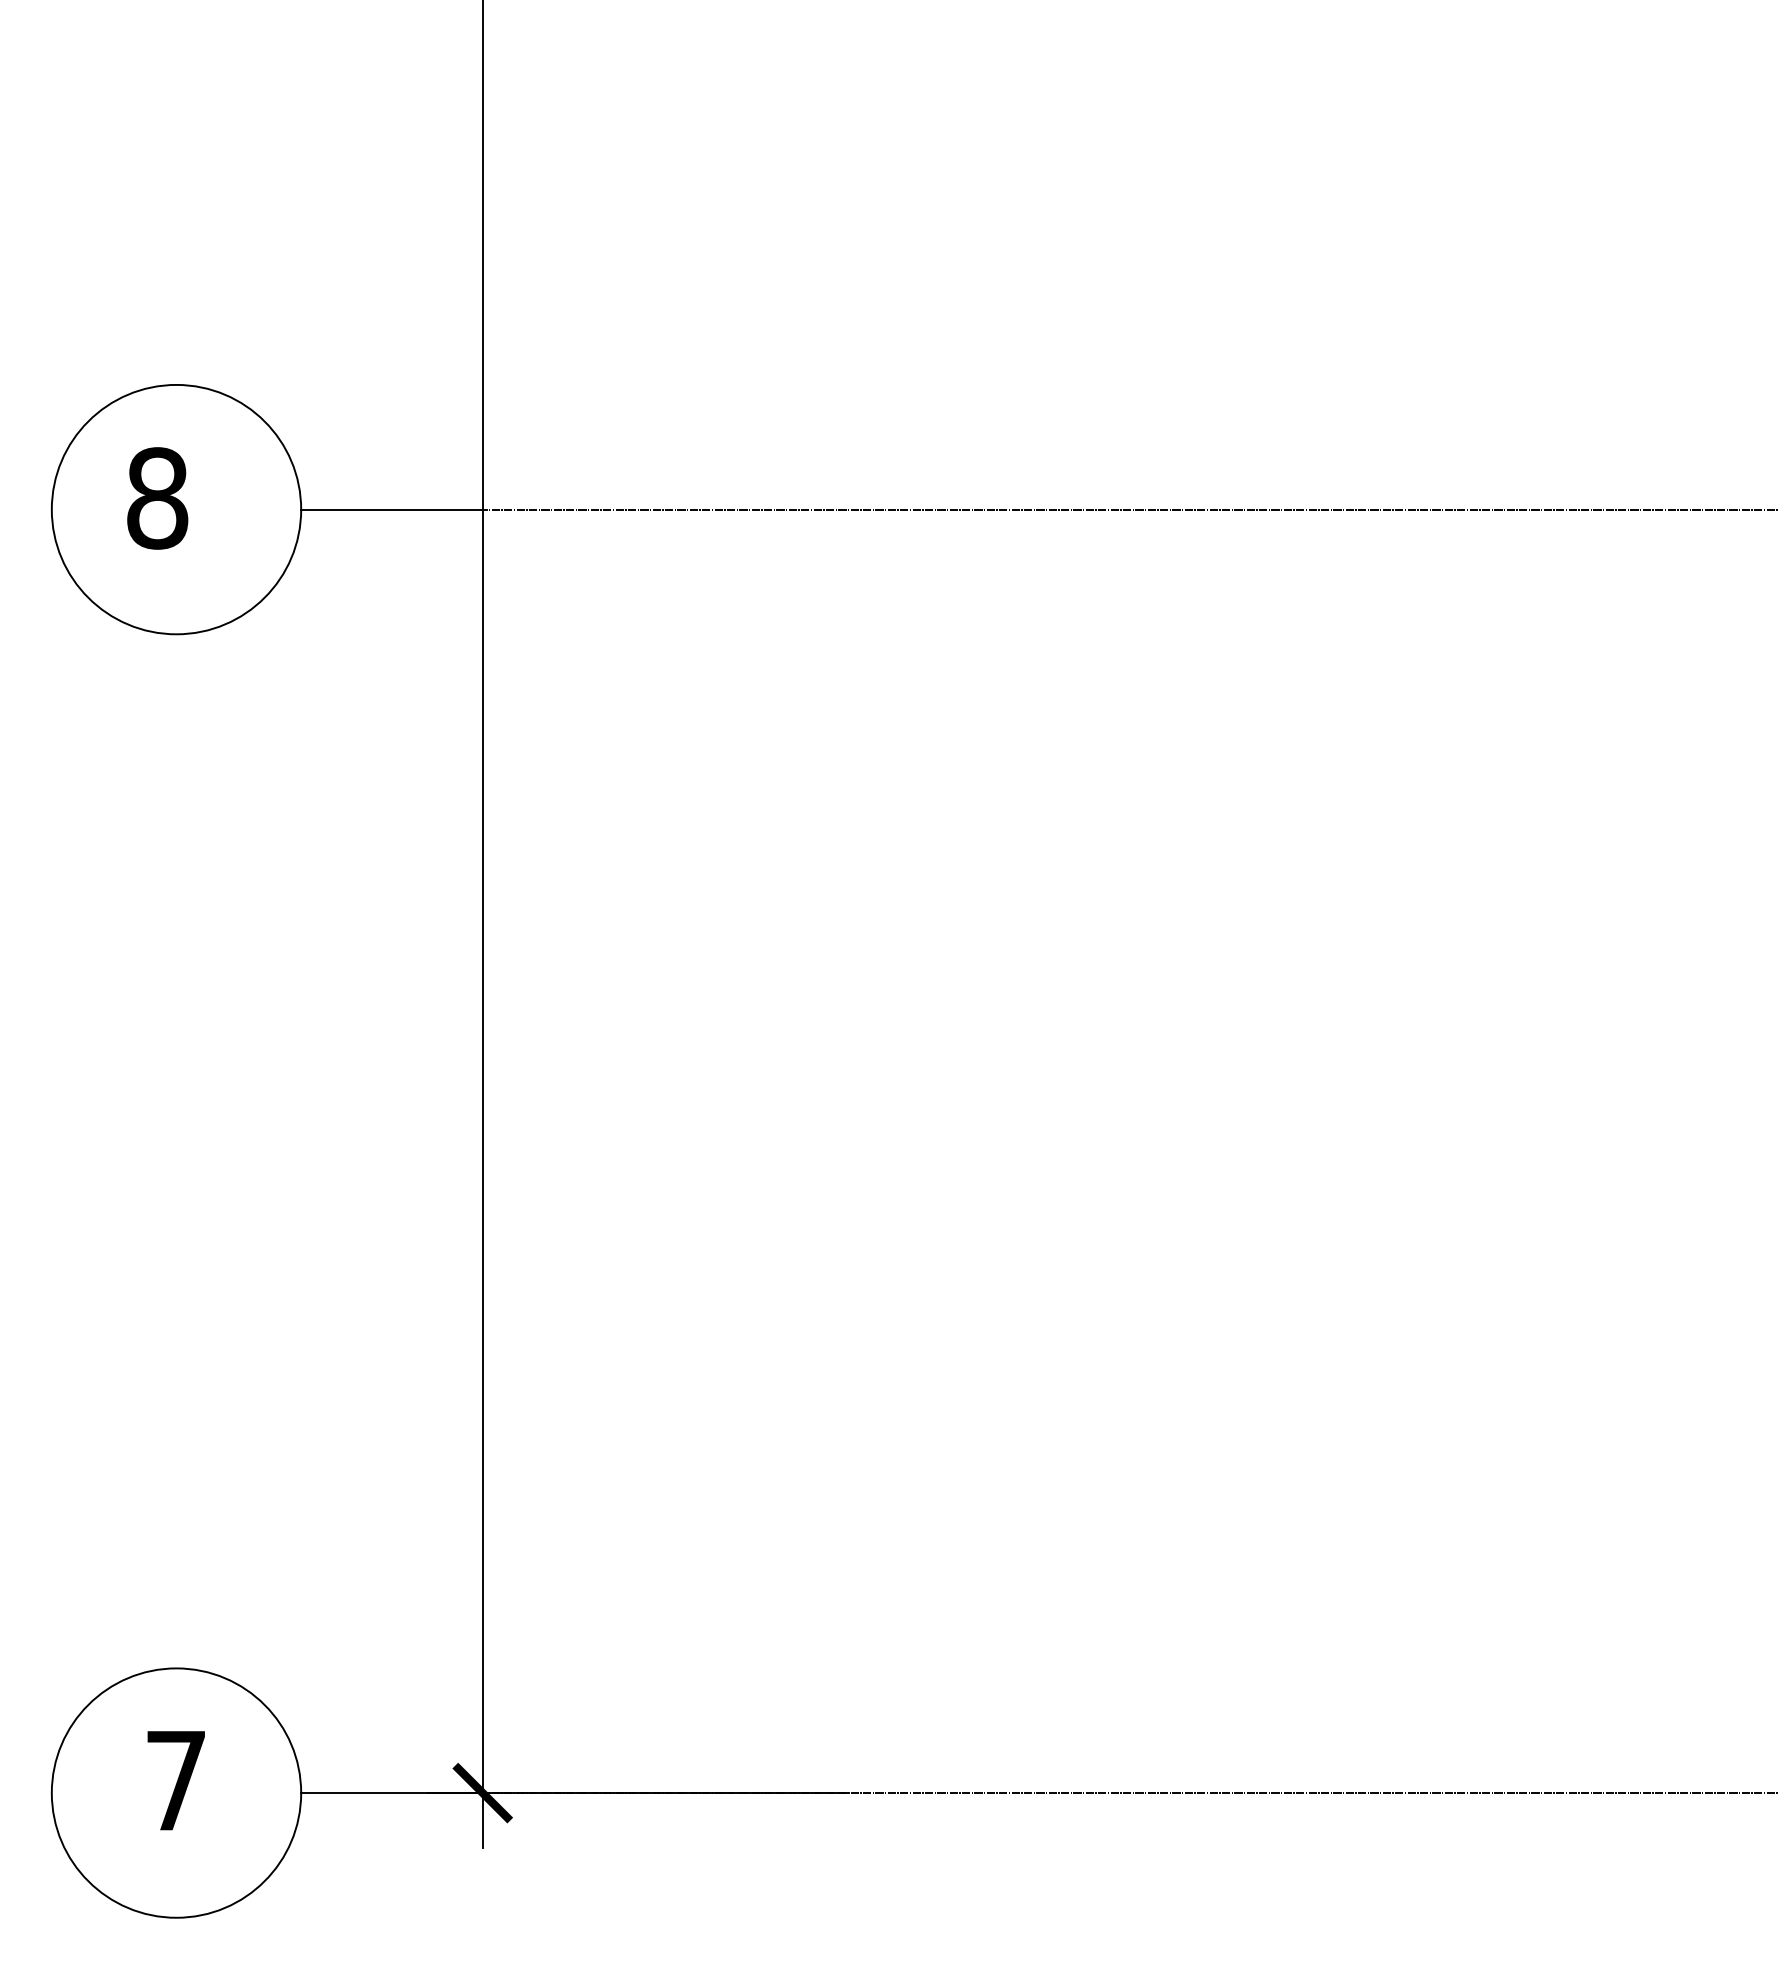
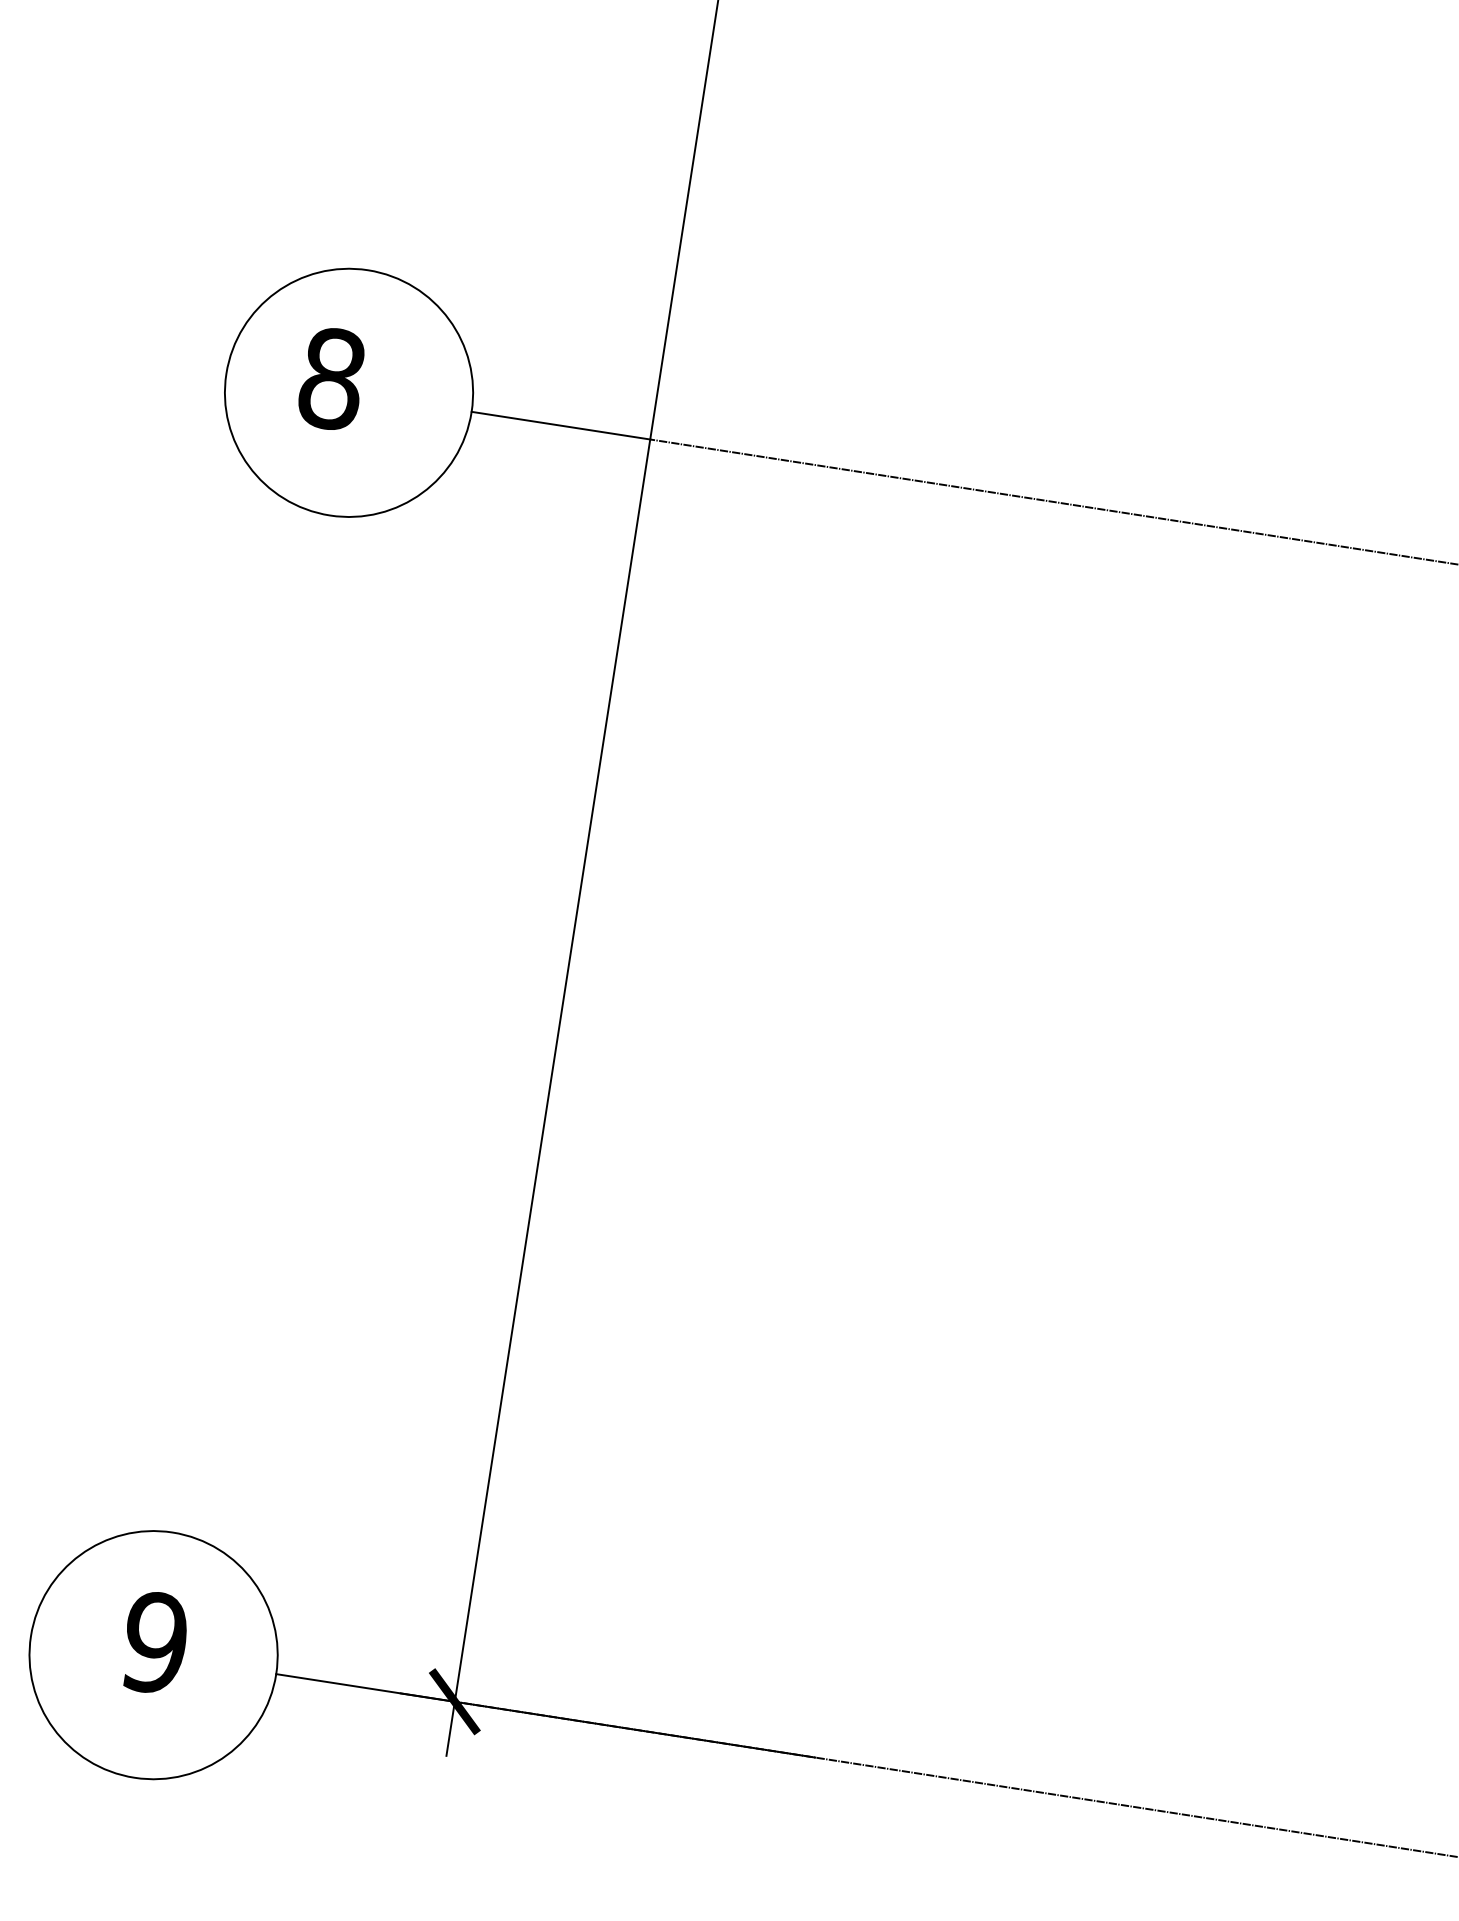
text: (175, 1780) -> (154, 1642), 7 -> 9

